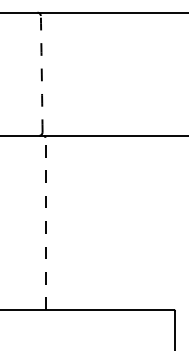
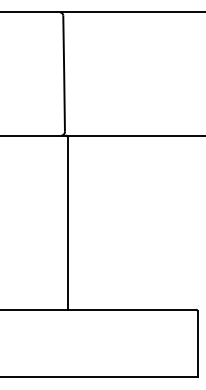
arc: (42, 73) -> (64, 73), dashed -> solid
line: (45, 223) -> (67, 223), dashed -> solid

